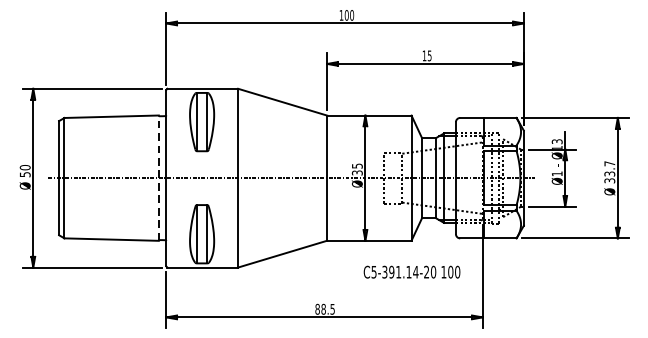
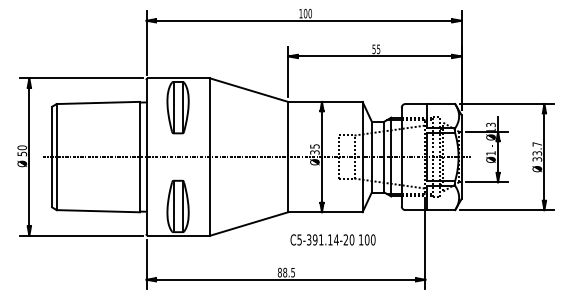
text: (423, 56) -> (373, 49), 15 -> 55
line: (158, 177) -> (139, 156), dashed -> solid
text: (411, 271) -> (332, 239), moved

